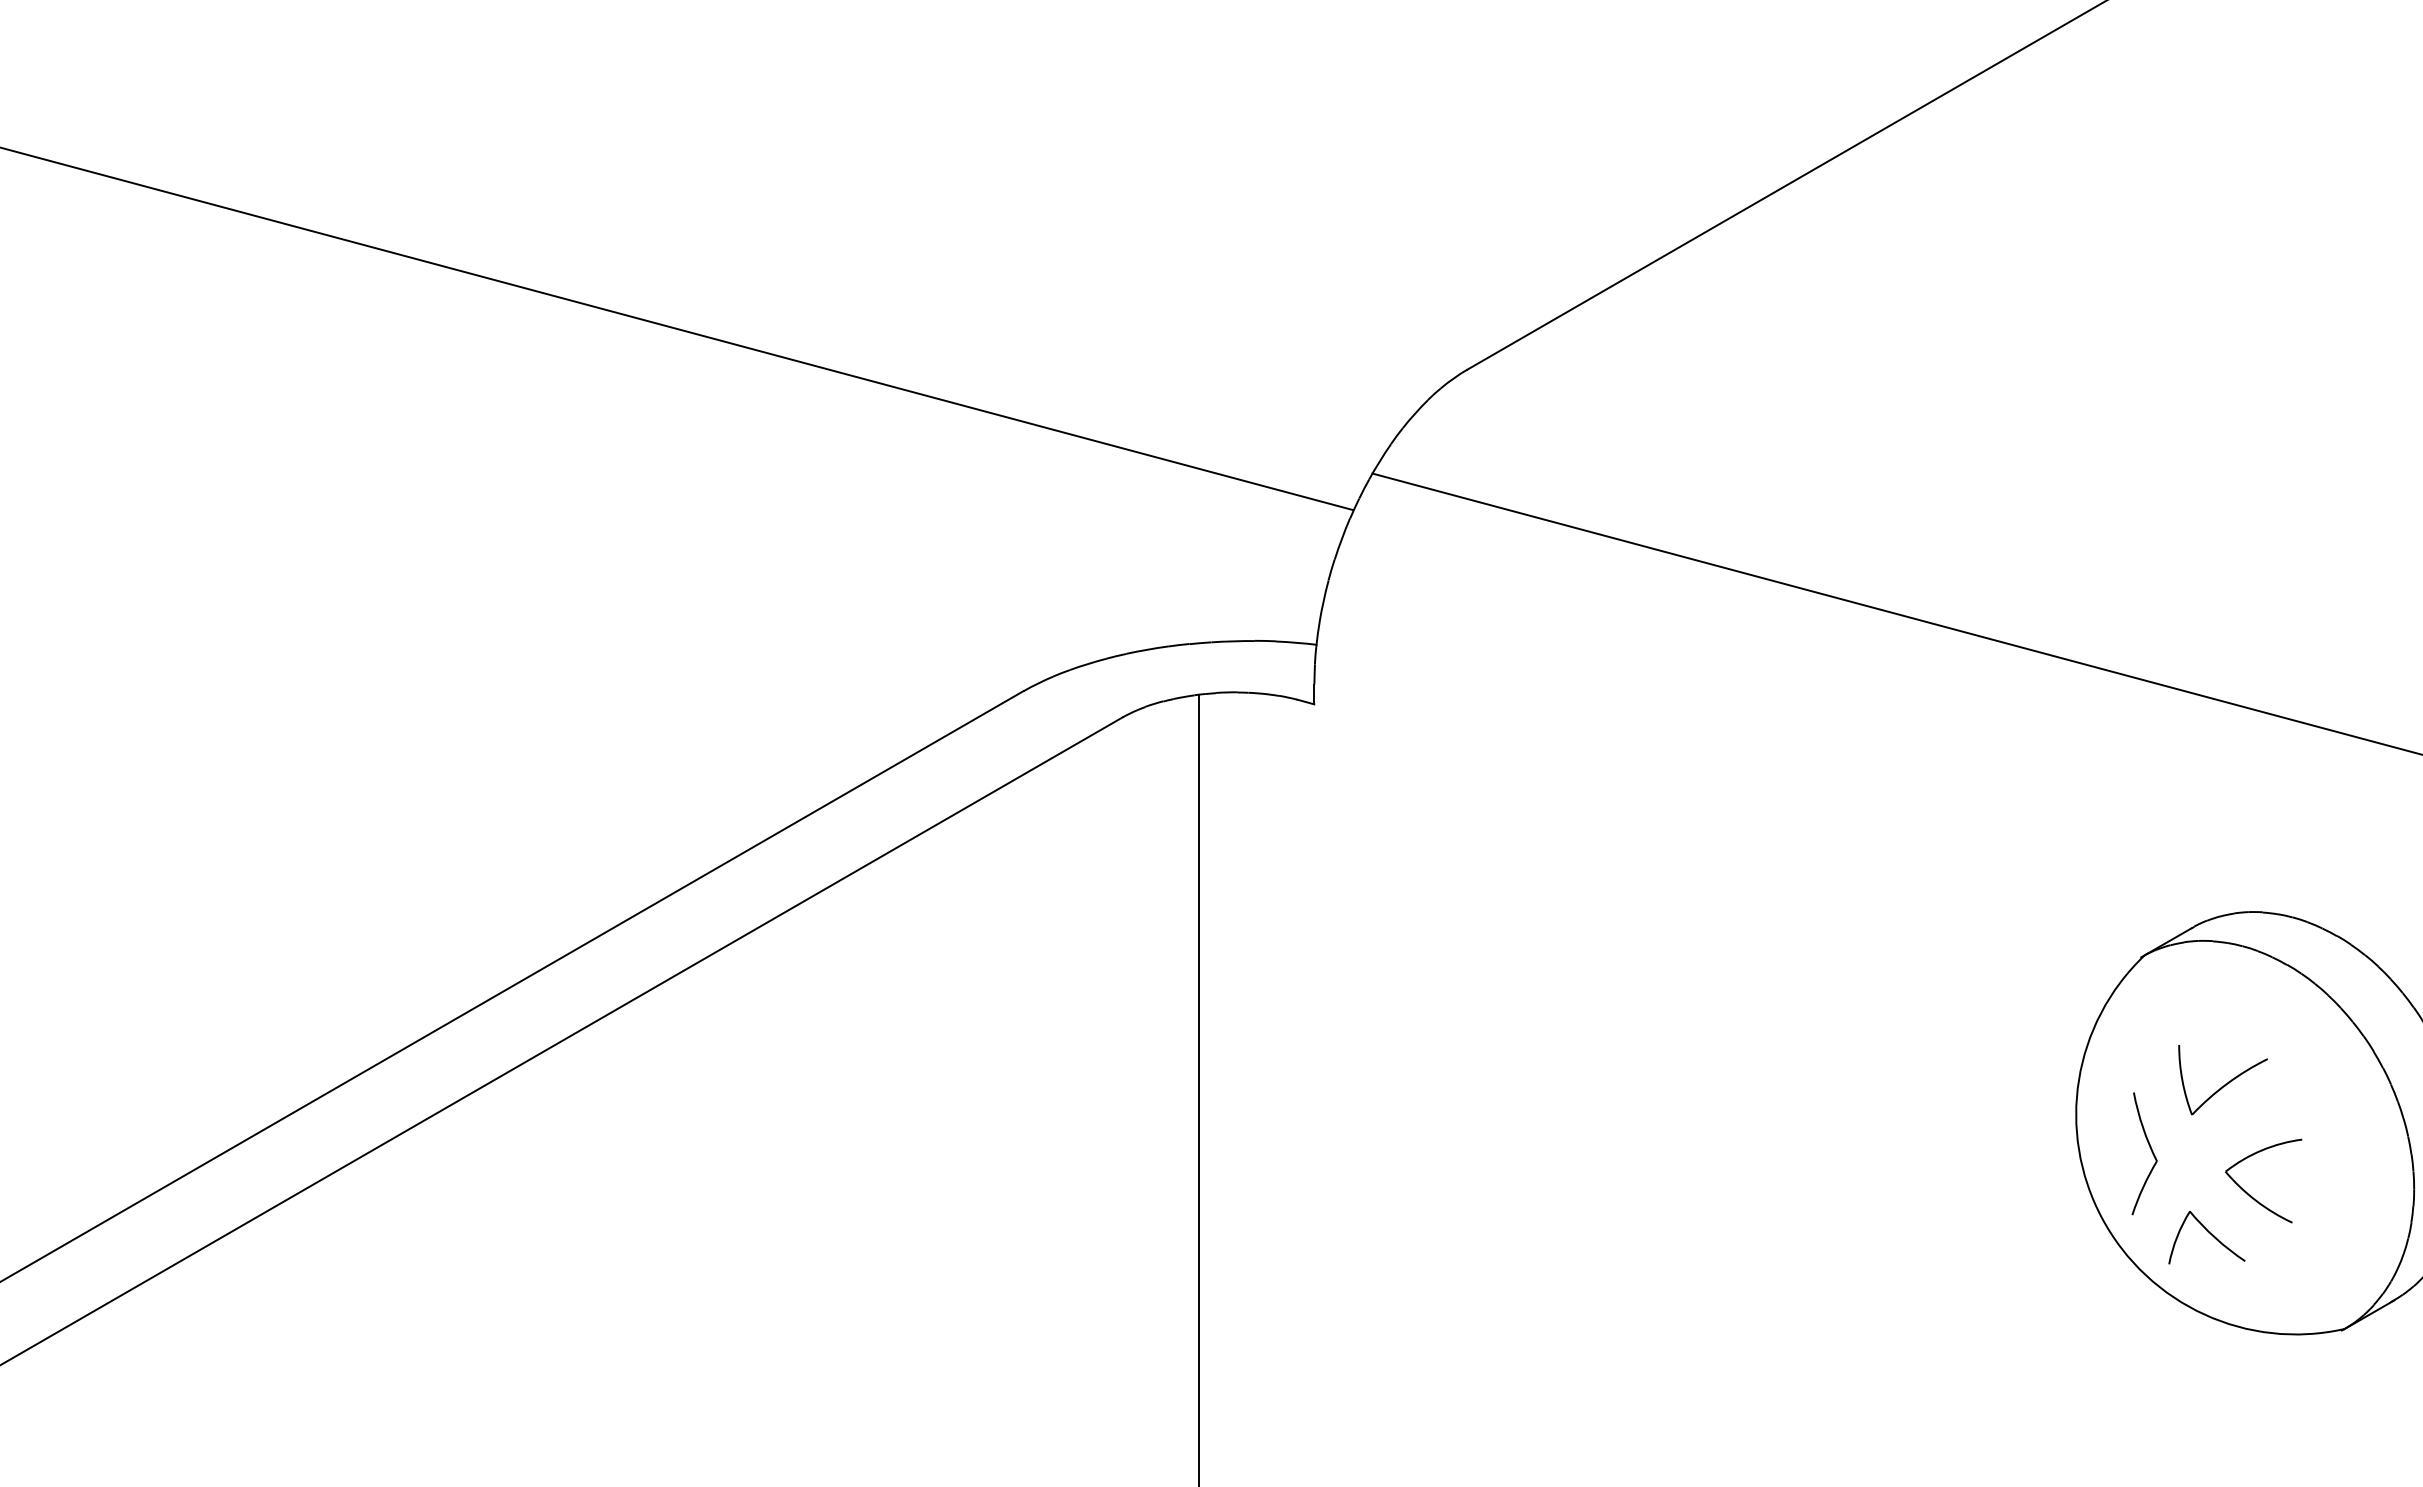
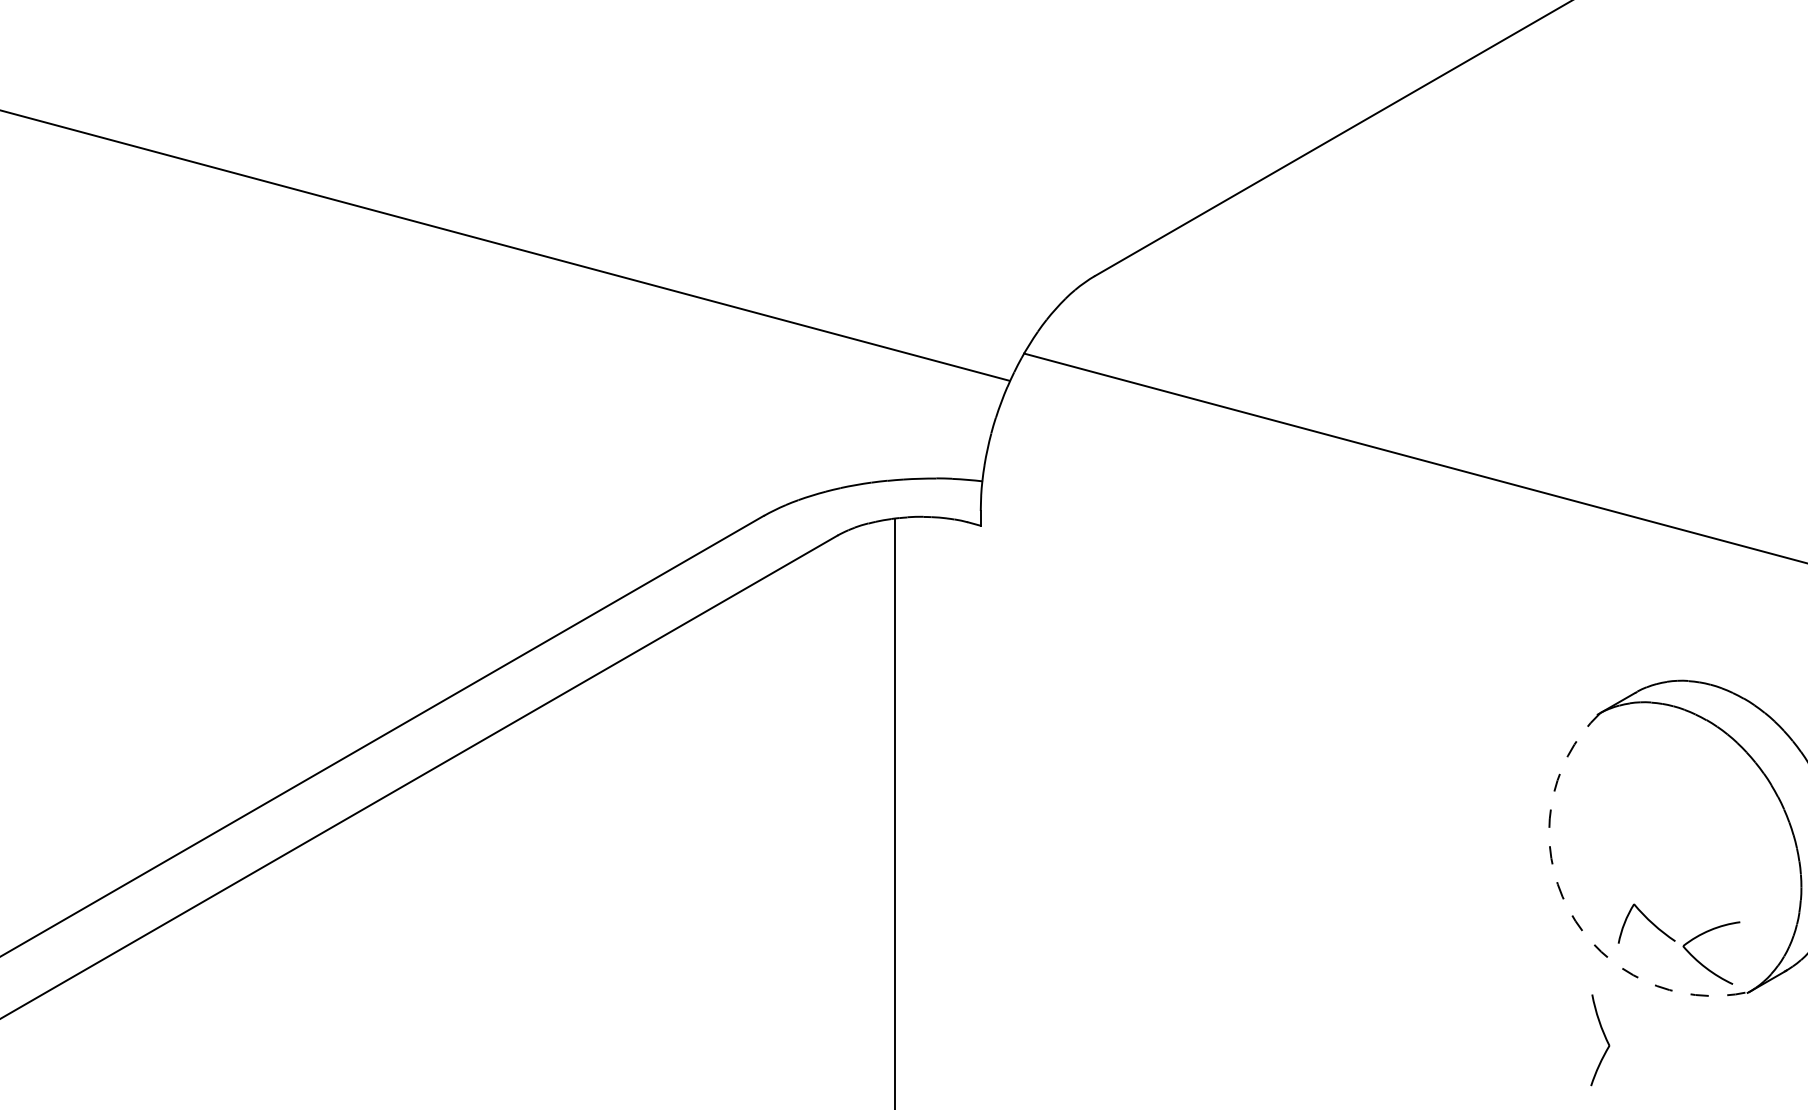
part: (2222, 1080) -> (1658, 806), removed
part: (2151, 1152) -> (1605, 1039), moved
part: (2251, 1195) -> (1702, 963), moved
arc: (2102, 1218) -> (1568, 909), solid -> dashed

